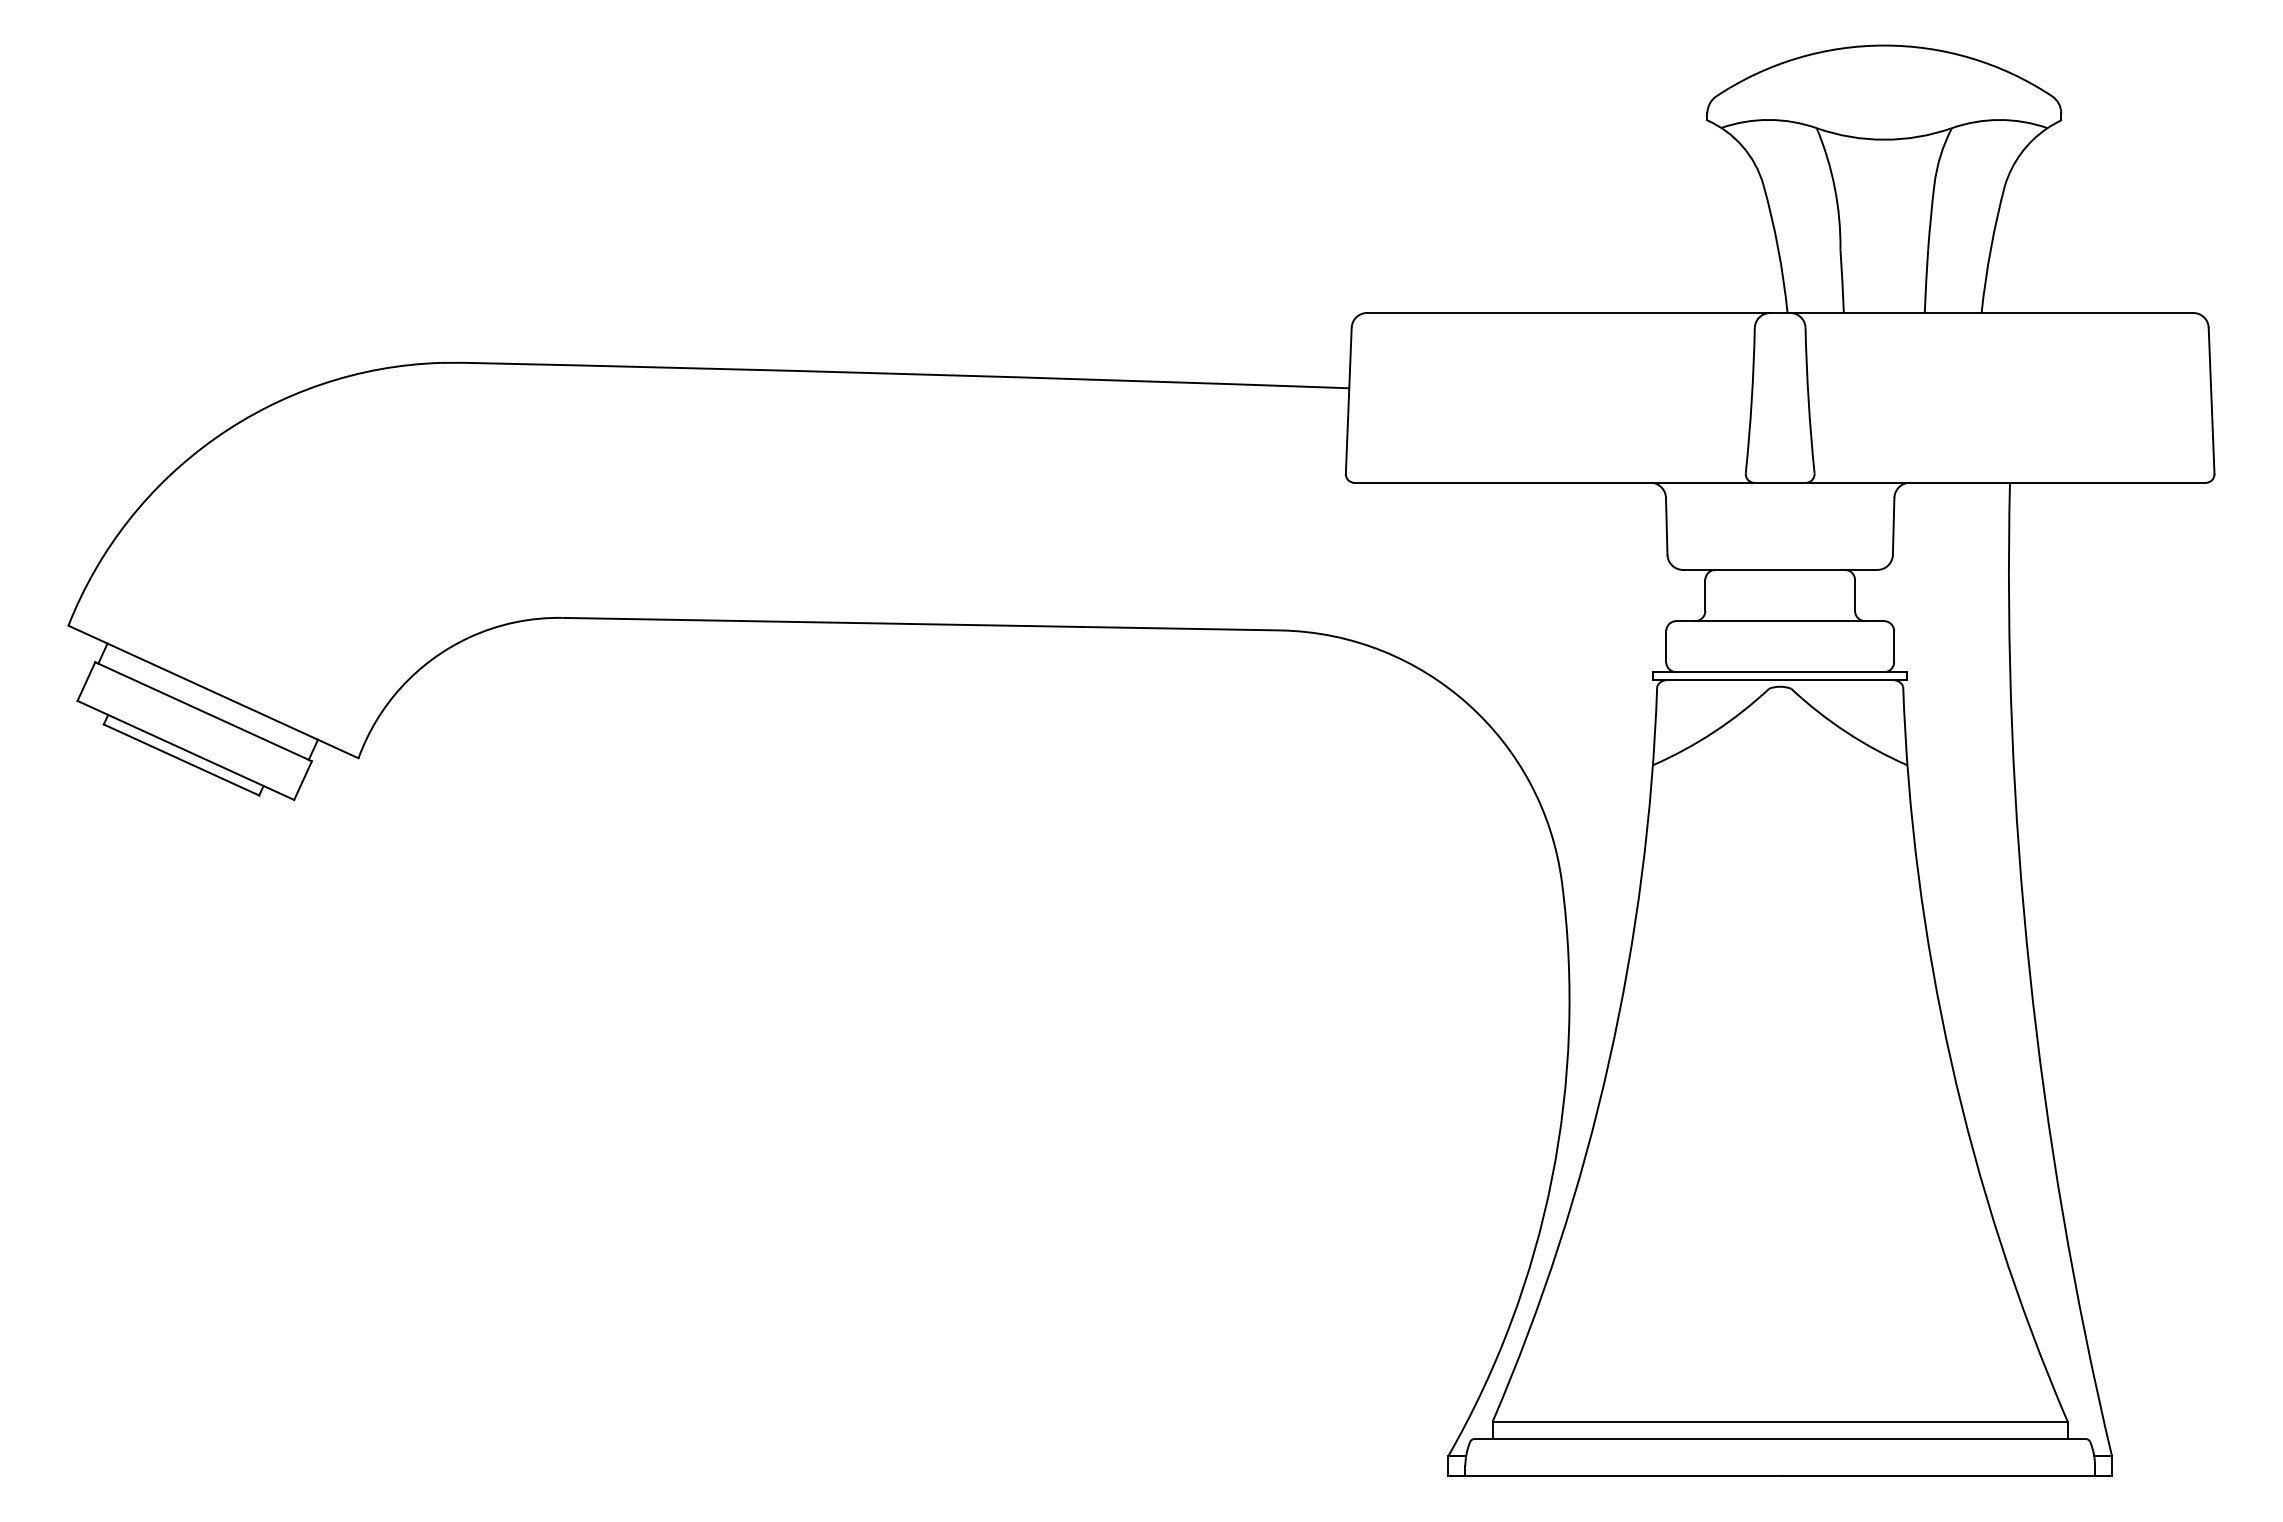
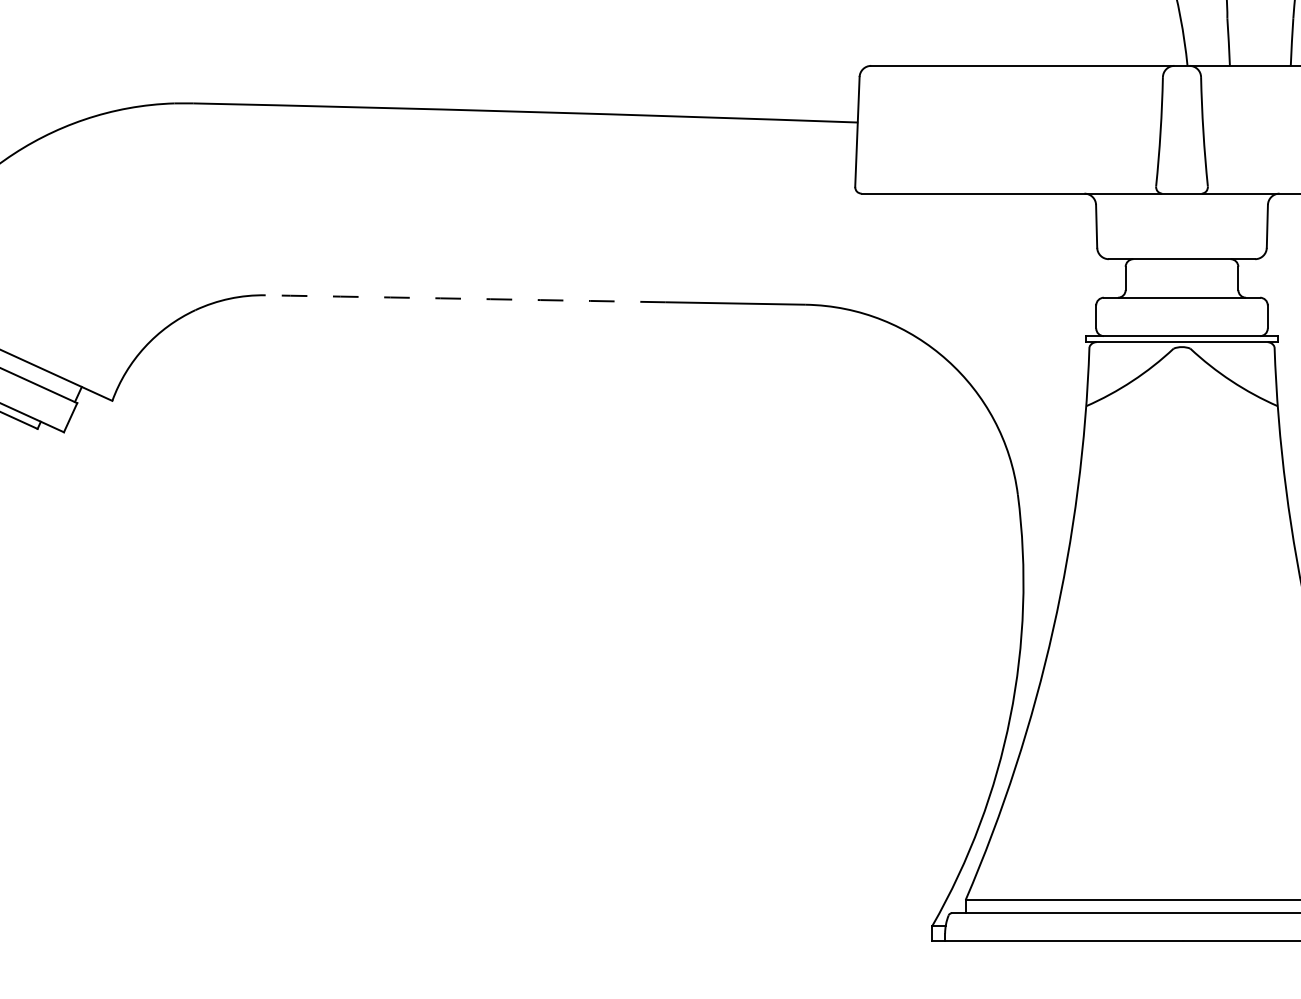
arc: (828, 622) -> (465, 298), solid -> dashed

